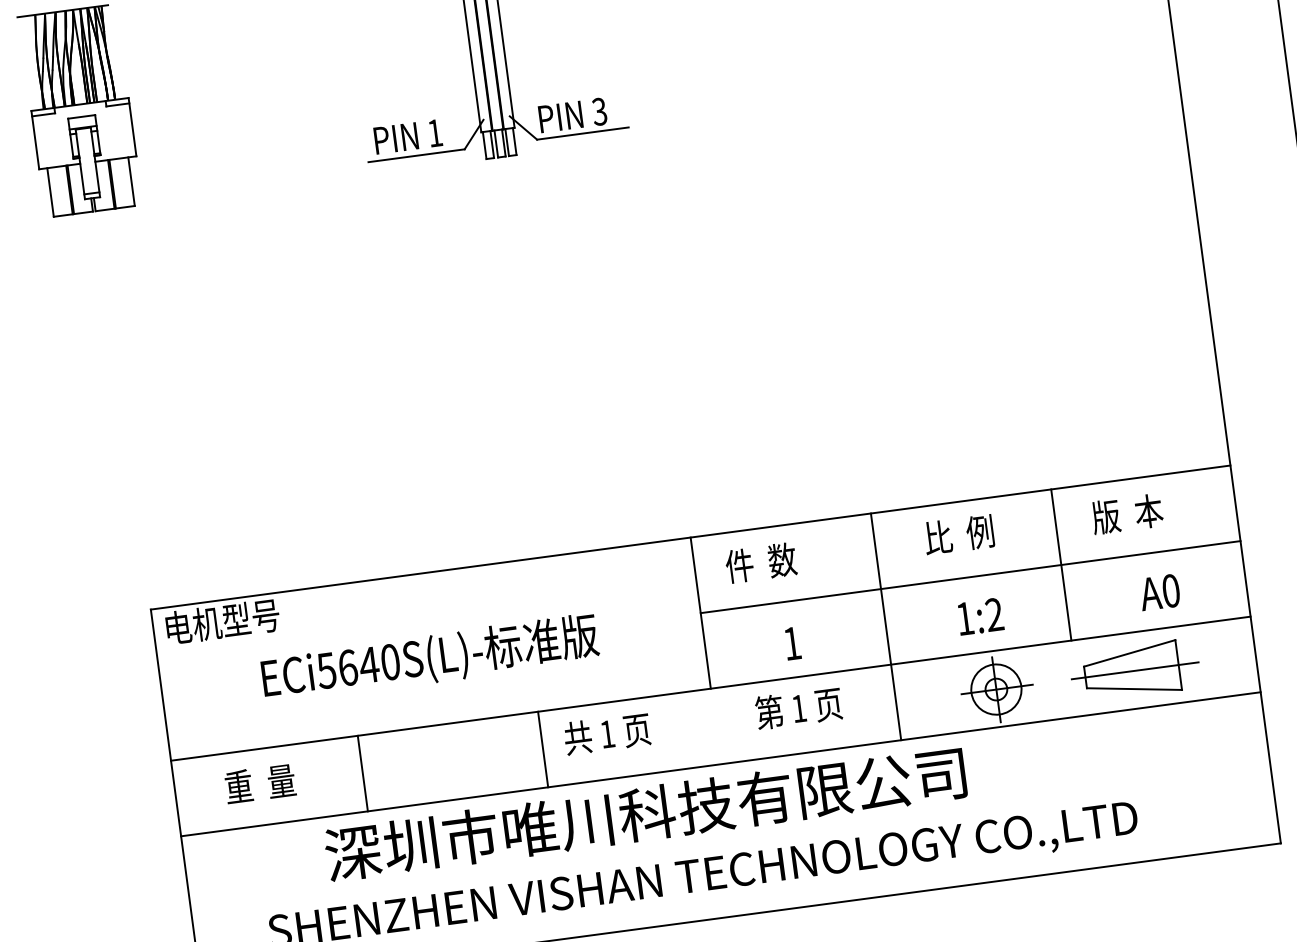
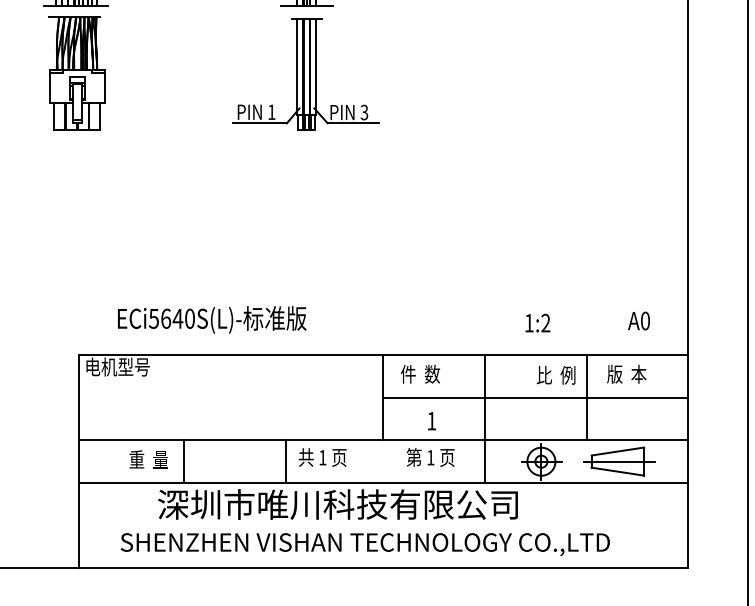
text: (957, 533) -> (555, 374), moved
text: (1158, 591) -> (638, 320), moved
text: (979, 615) -> (537, 322), moved
text: (430, 658) -> (212, 319), moved
text: (259, 783) -> (148, 459), moved

